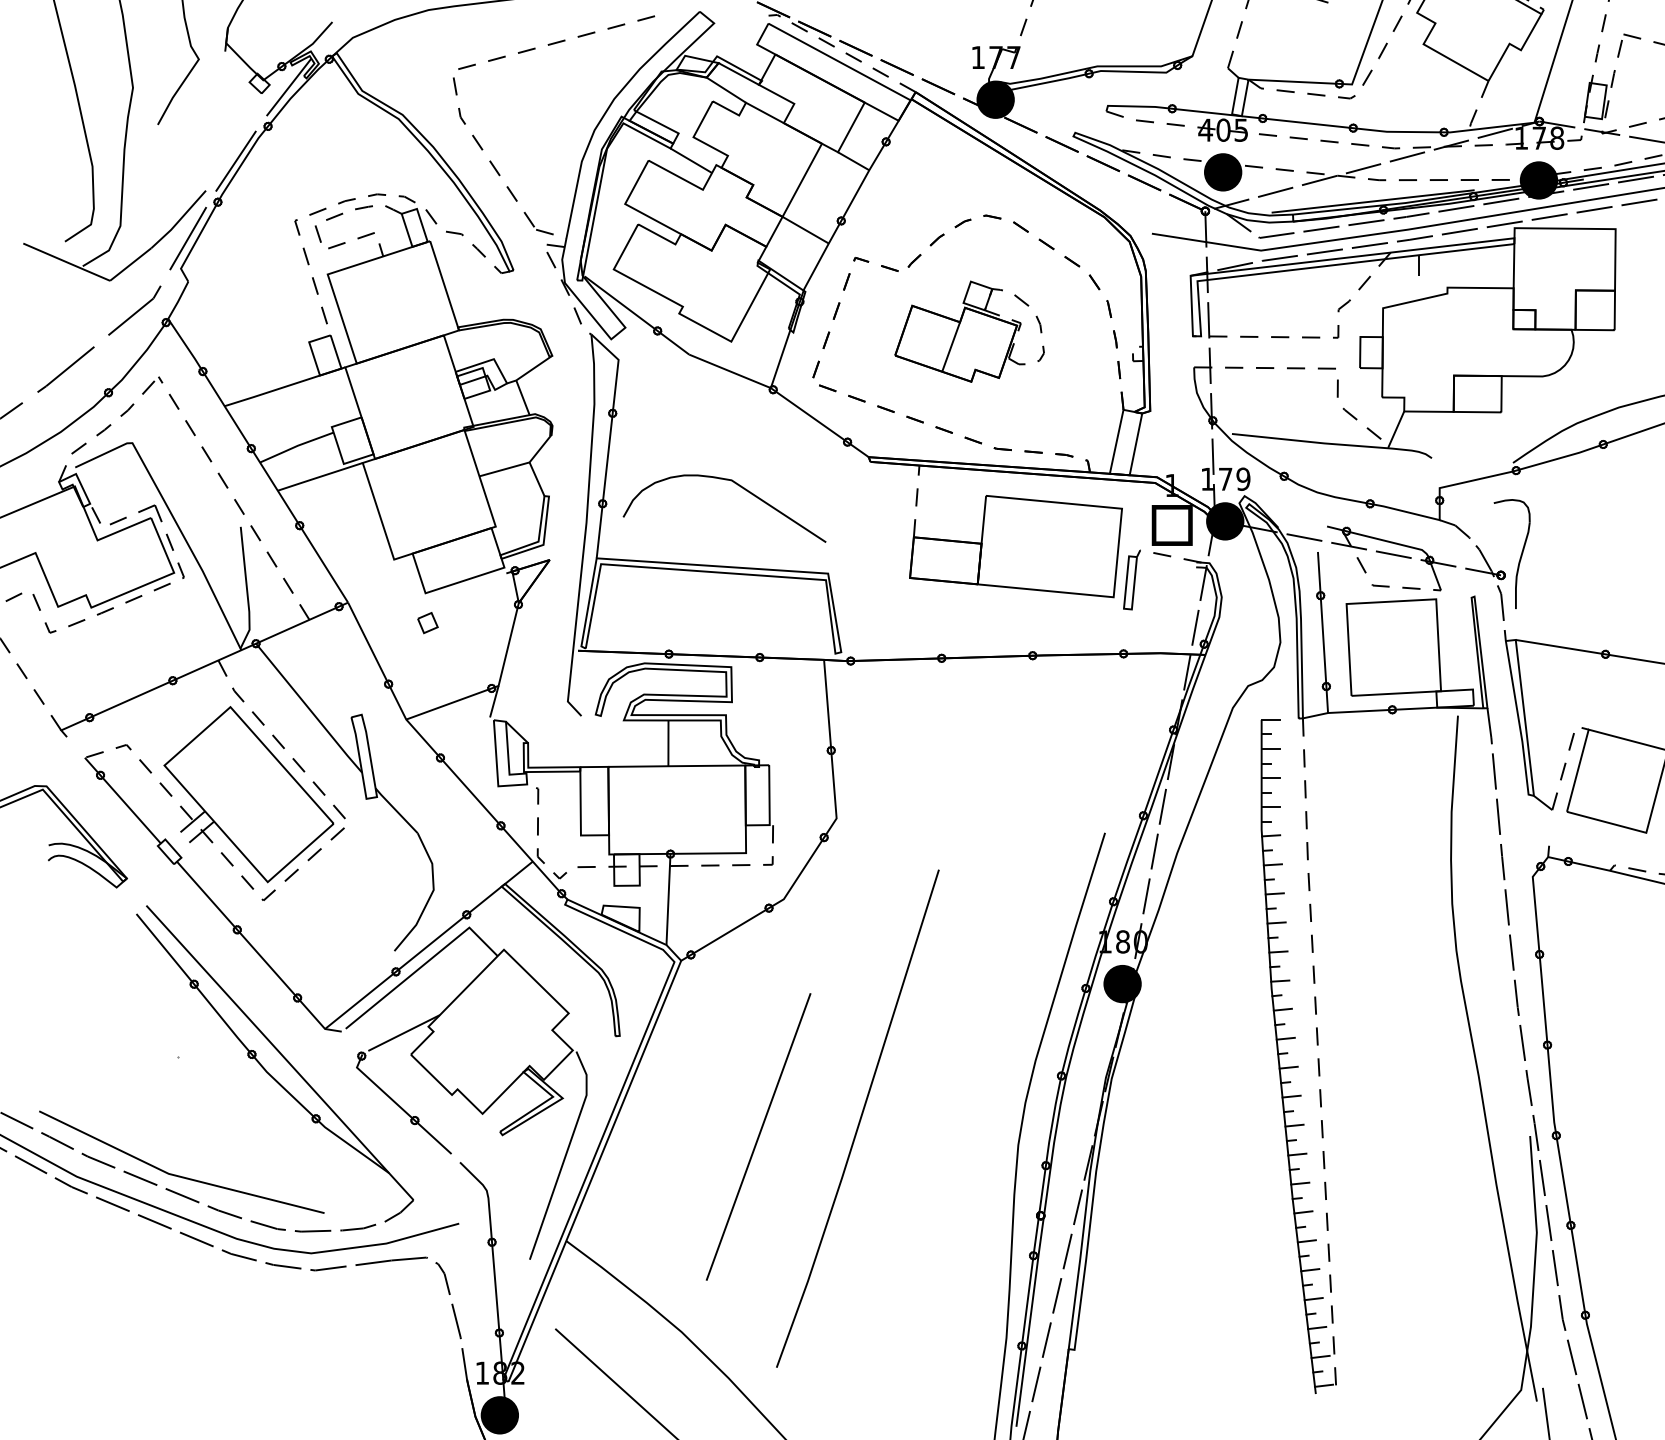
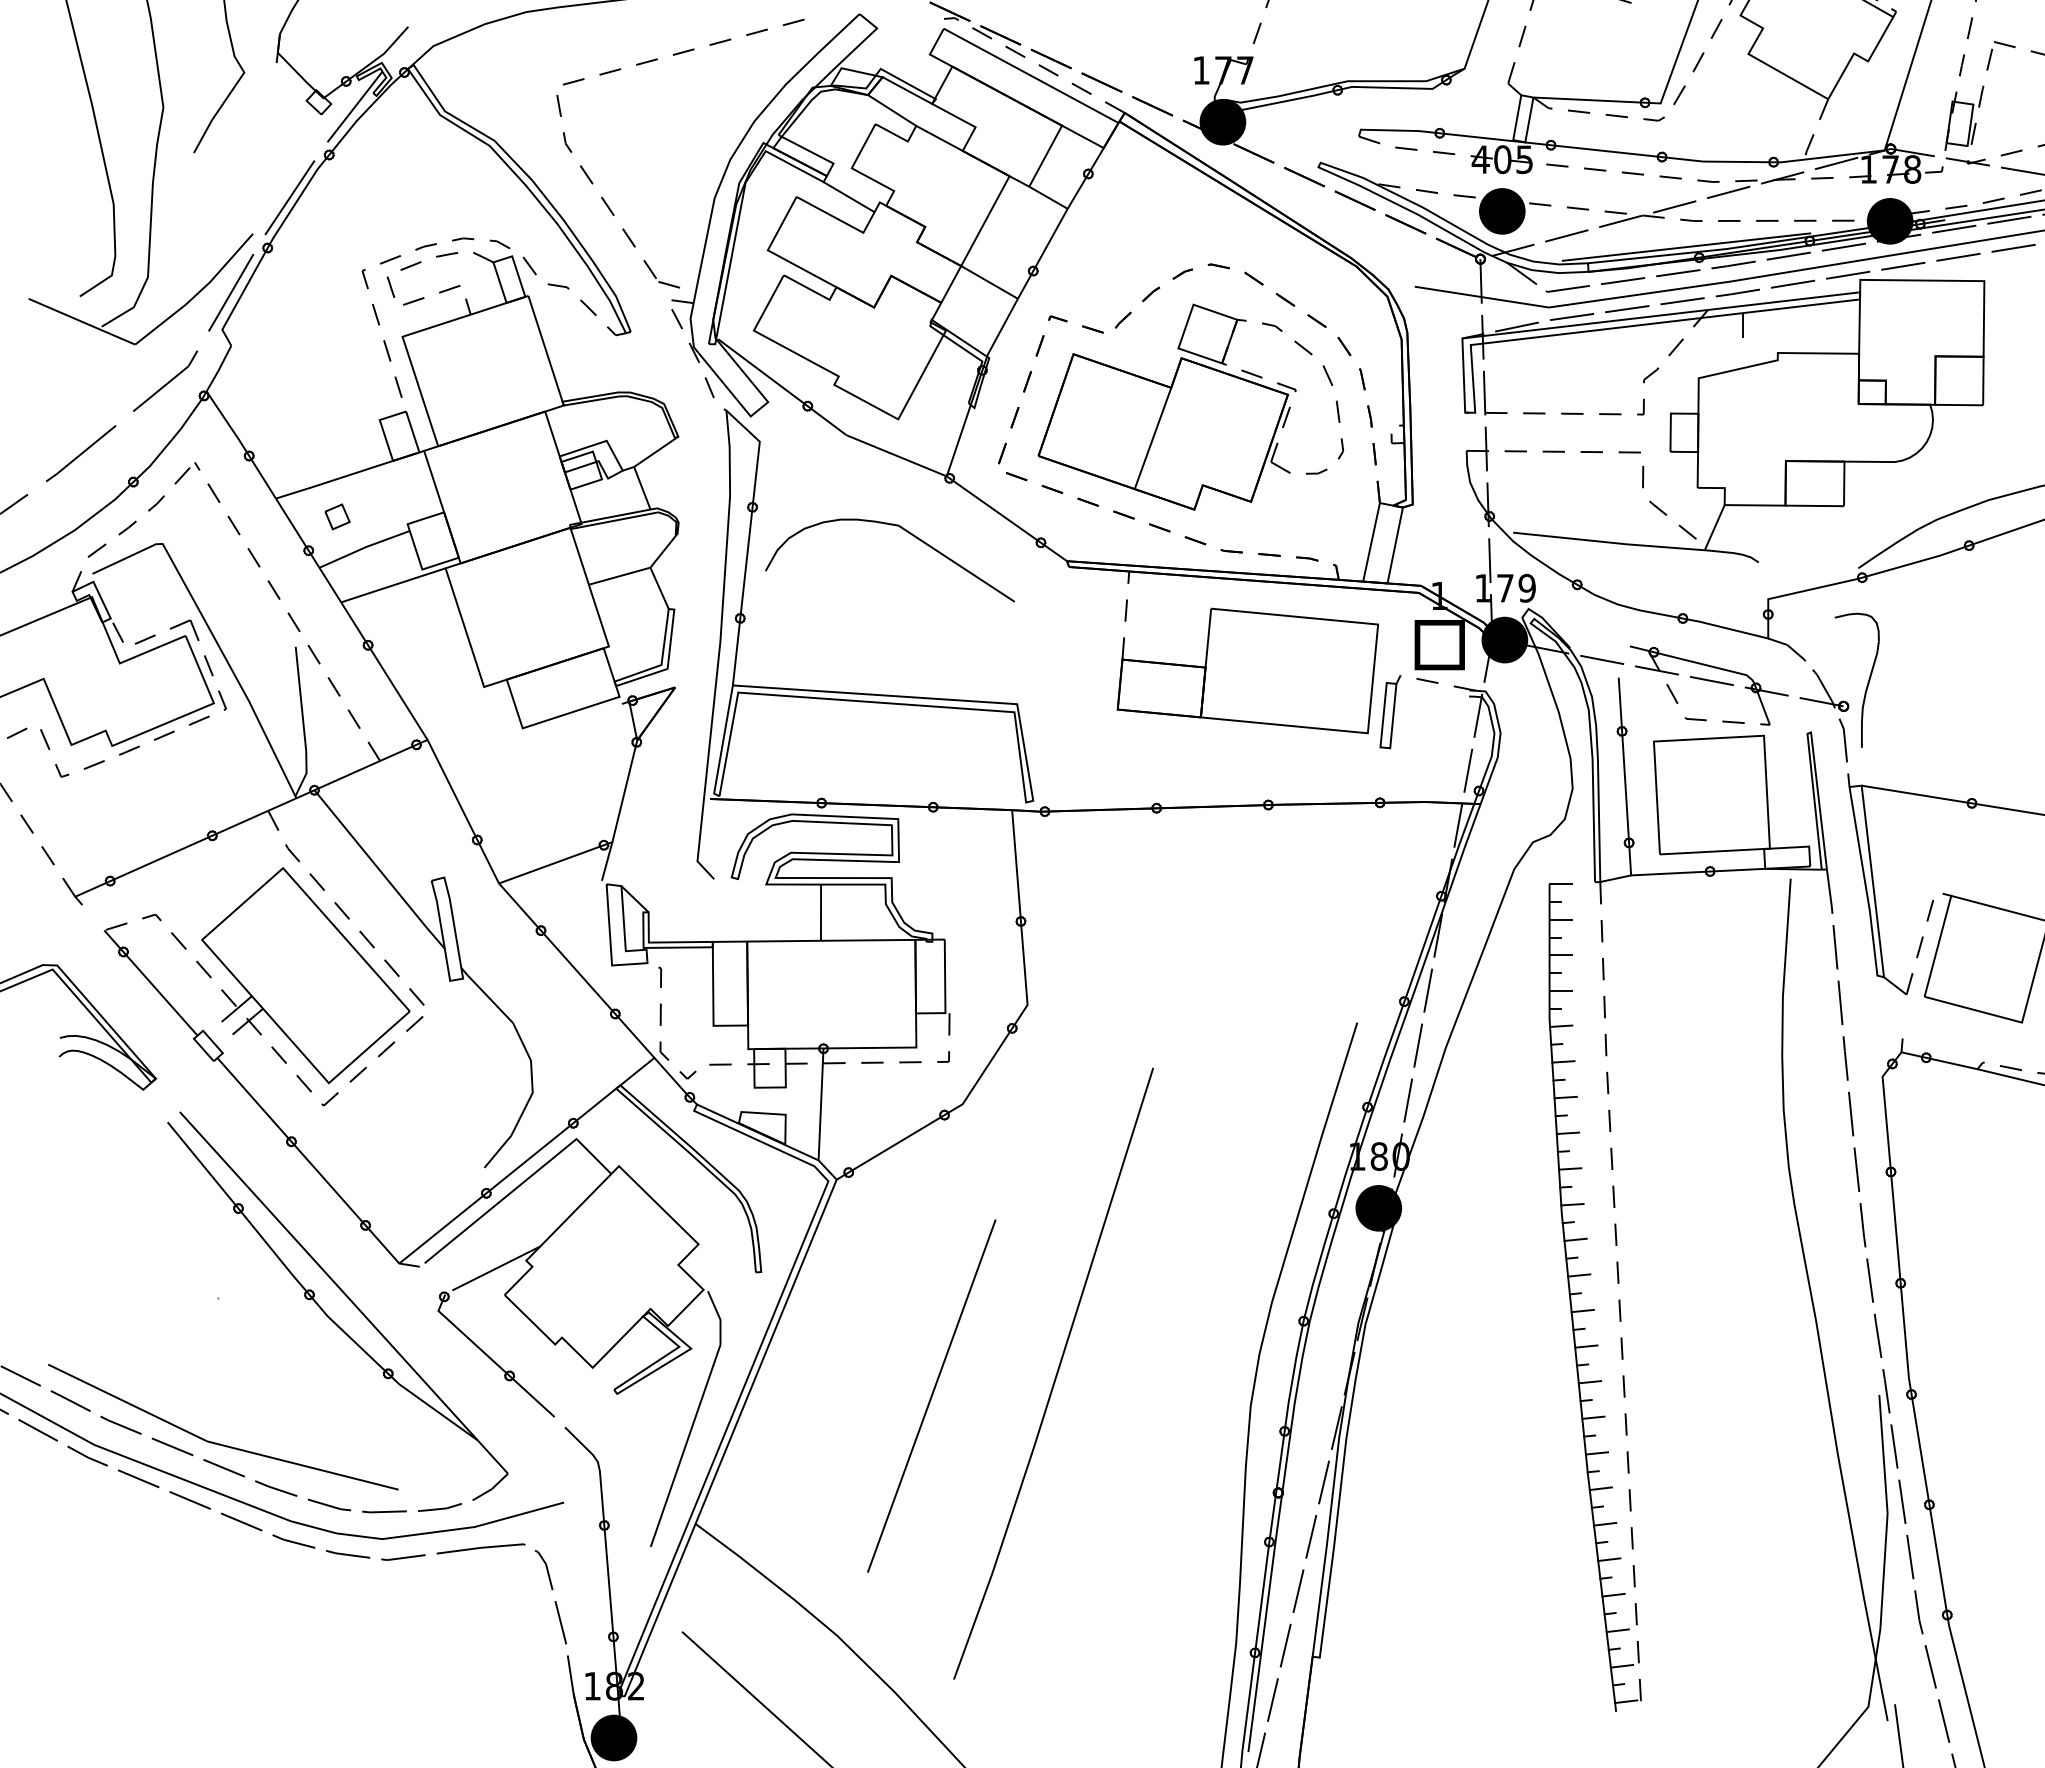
part: (969, 331) -> (1190, 406), size x1.67
curve: (739, 486) -> (908, 533), moved
part: (427, 622) -> (337, 516), moved

